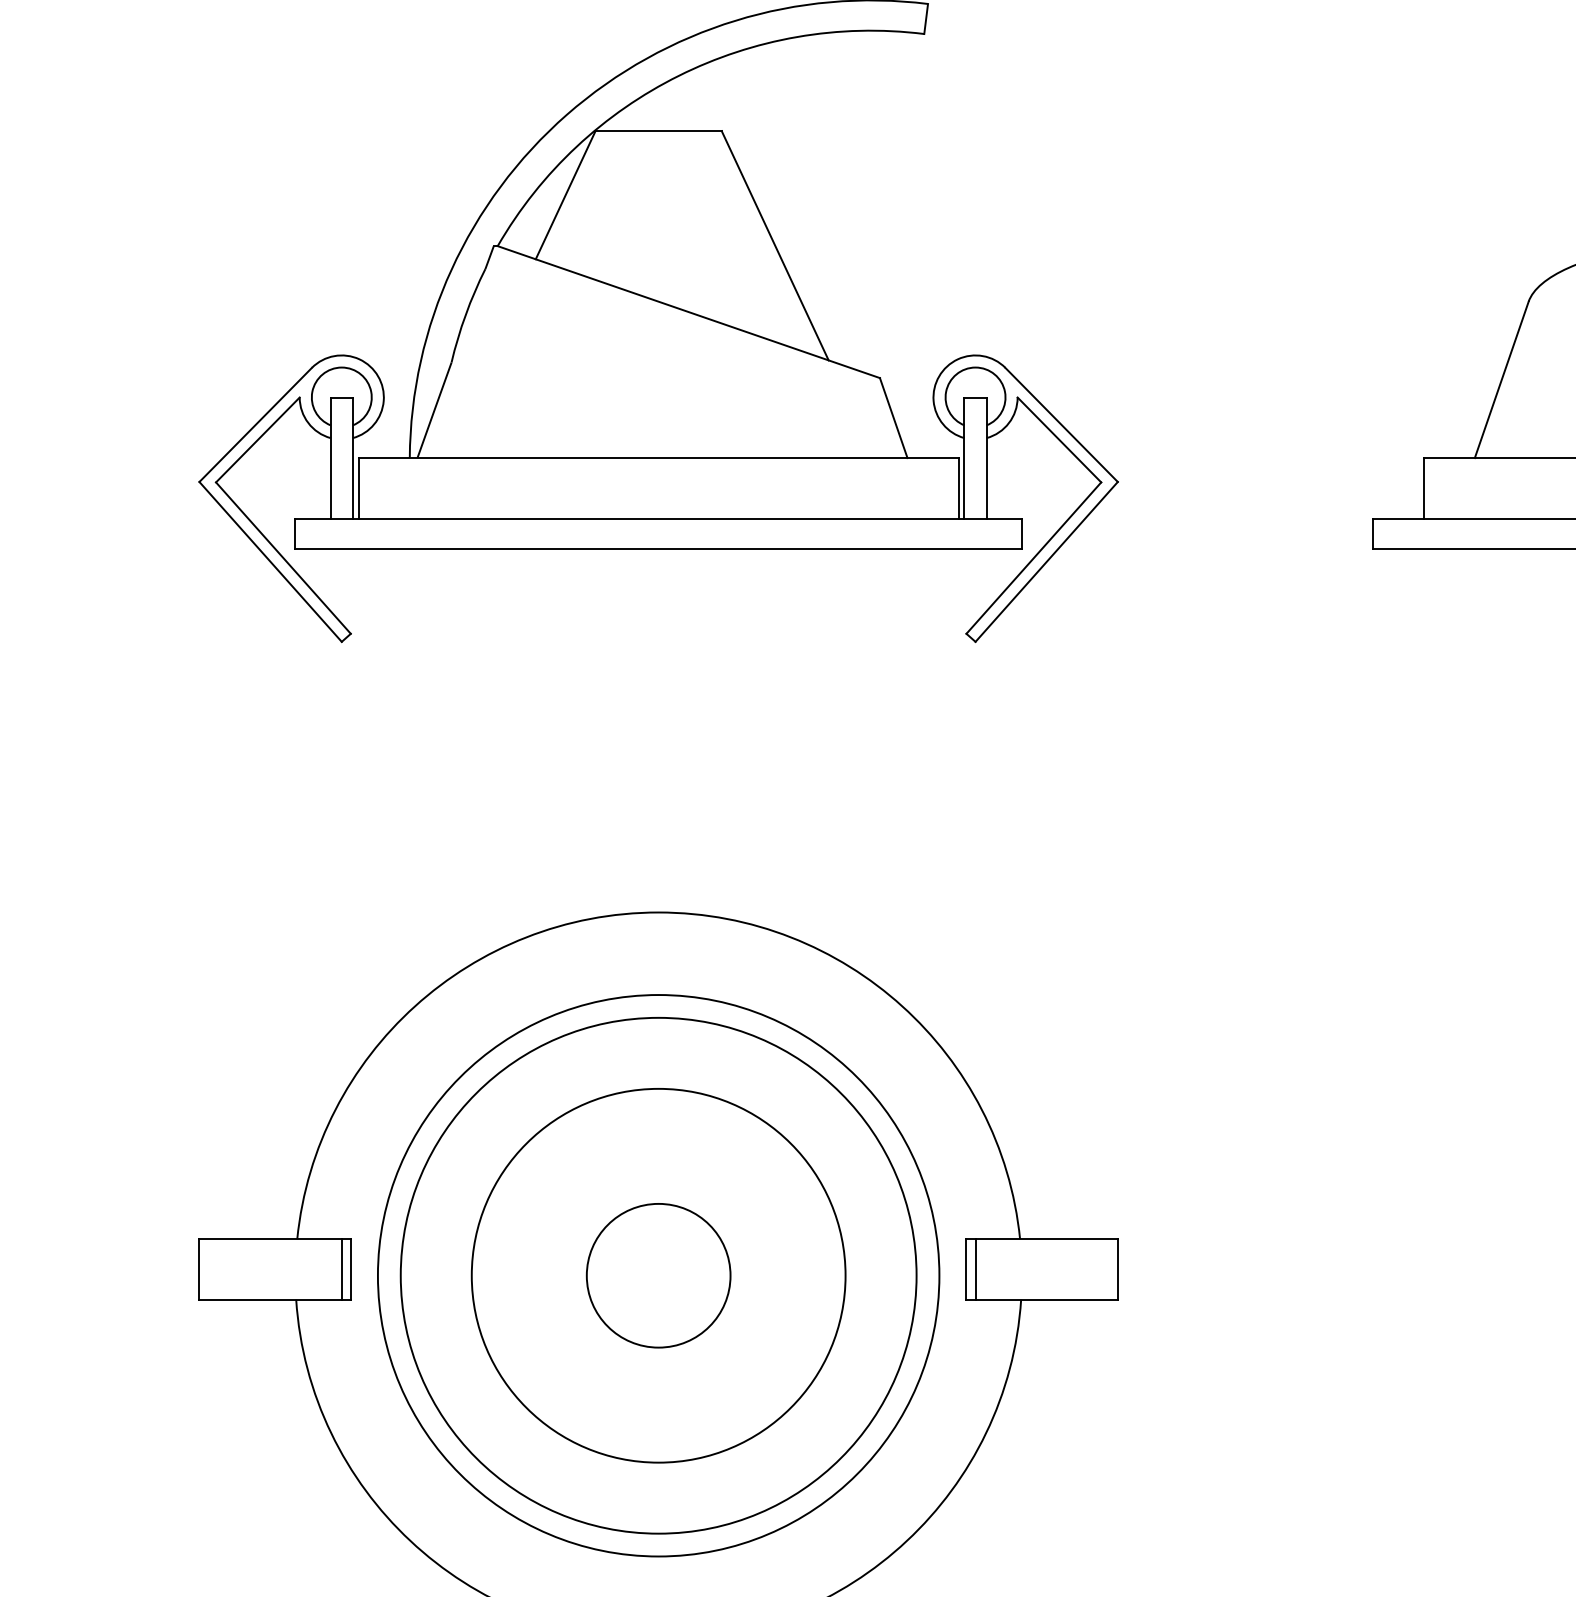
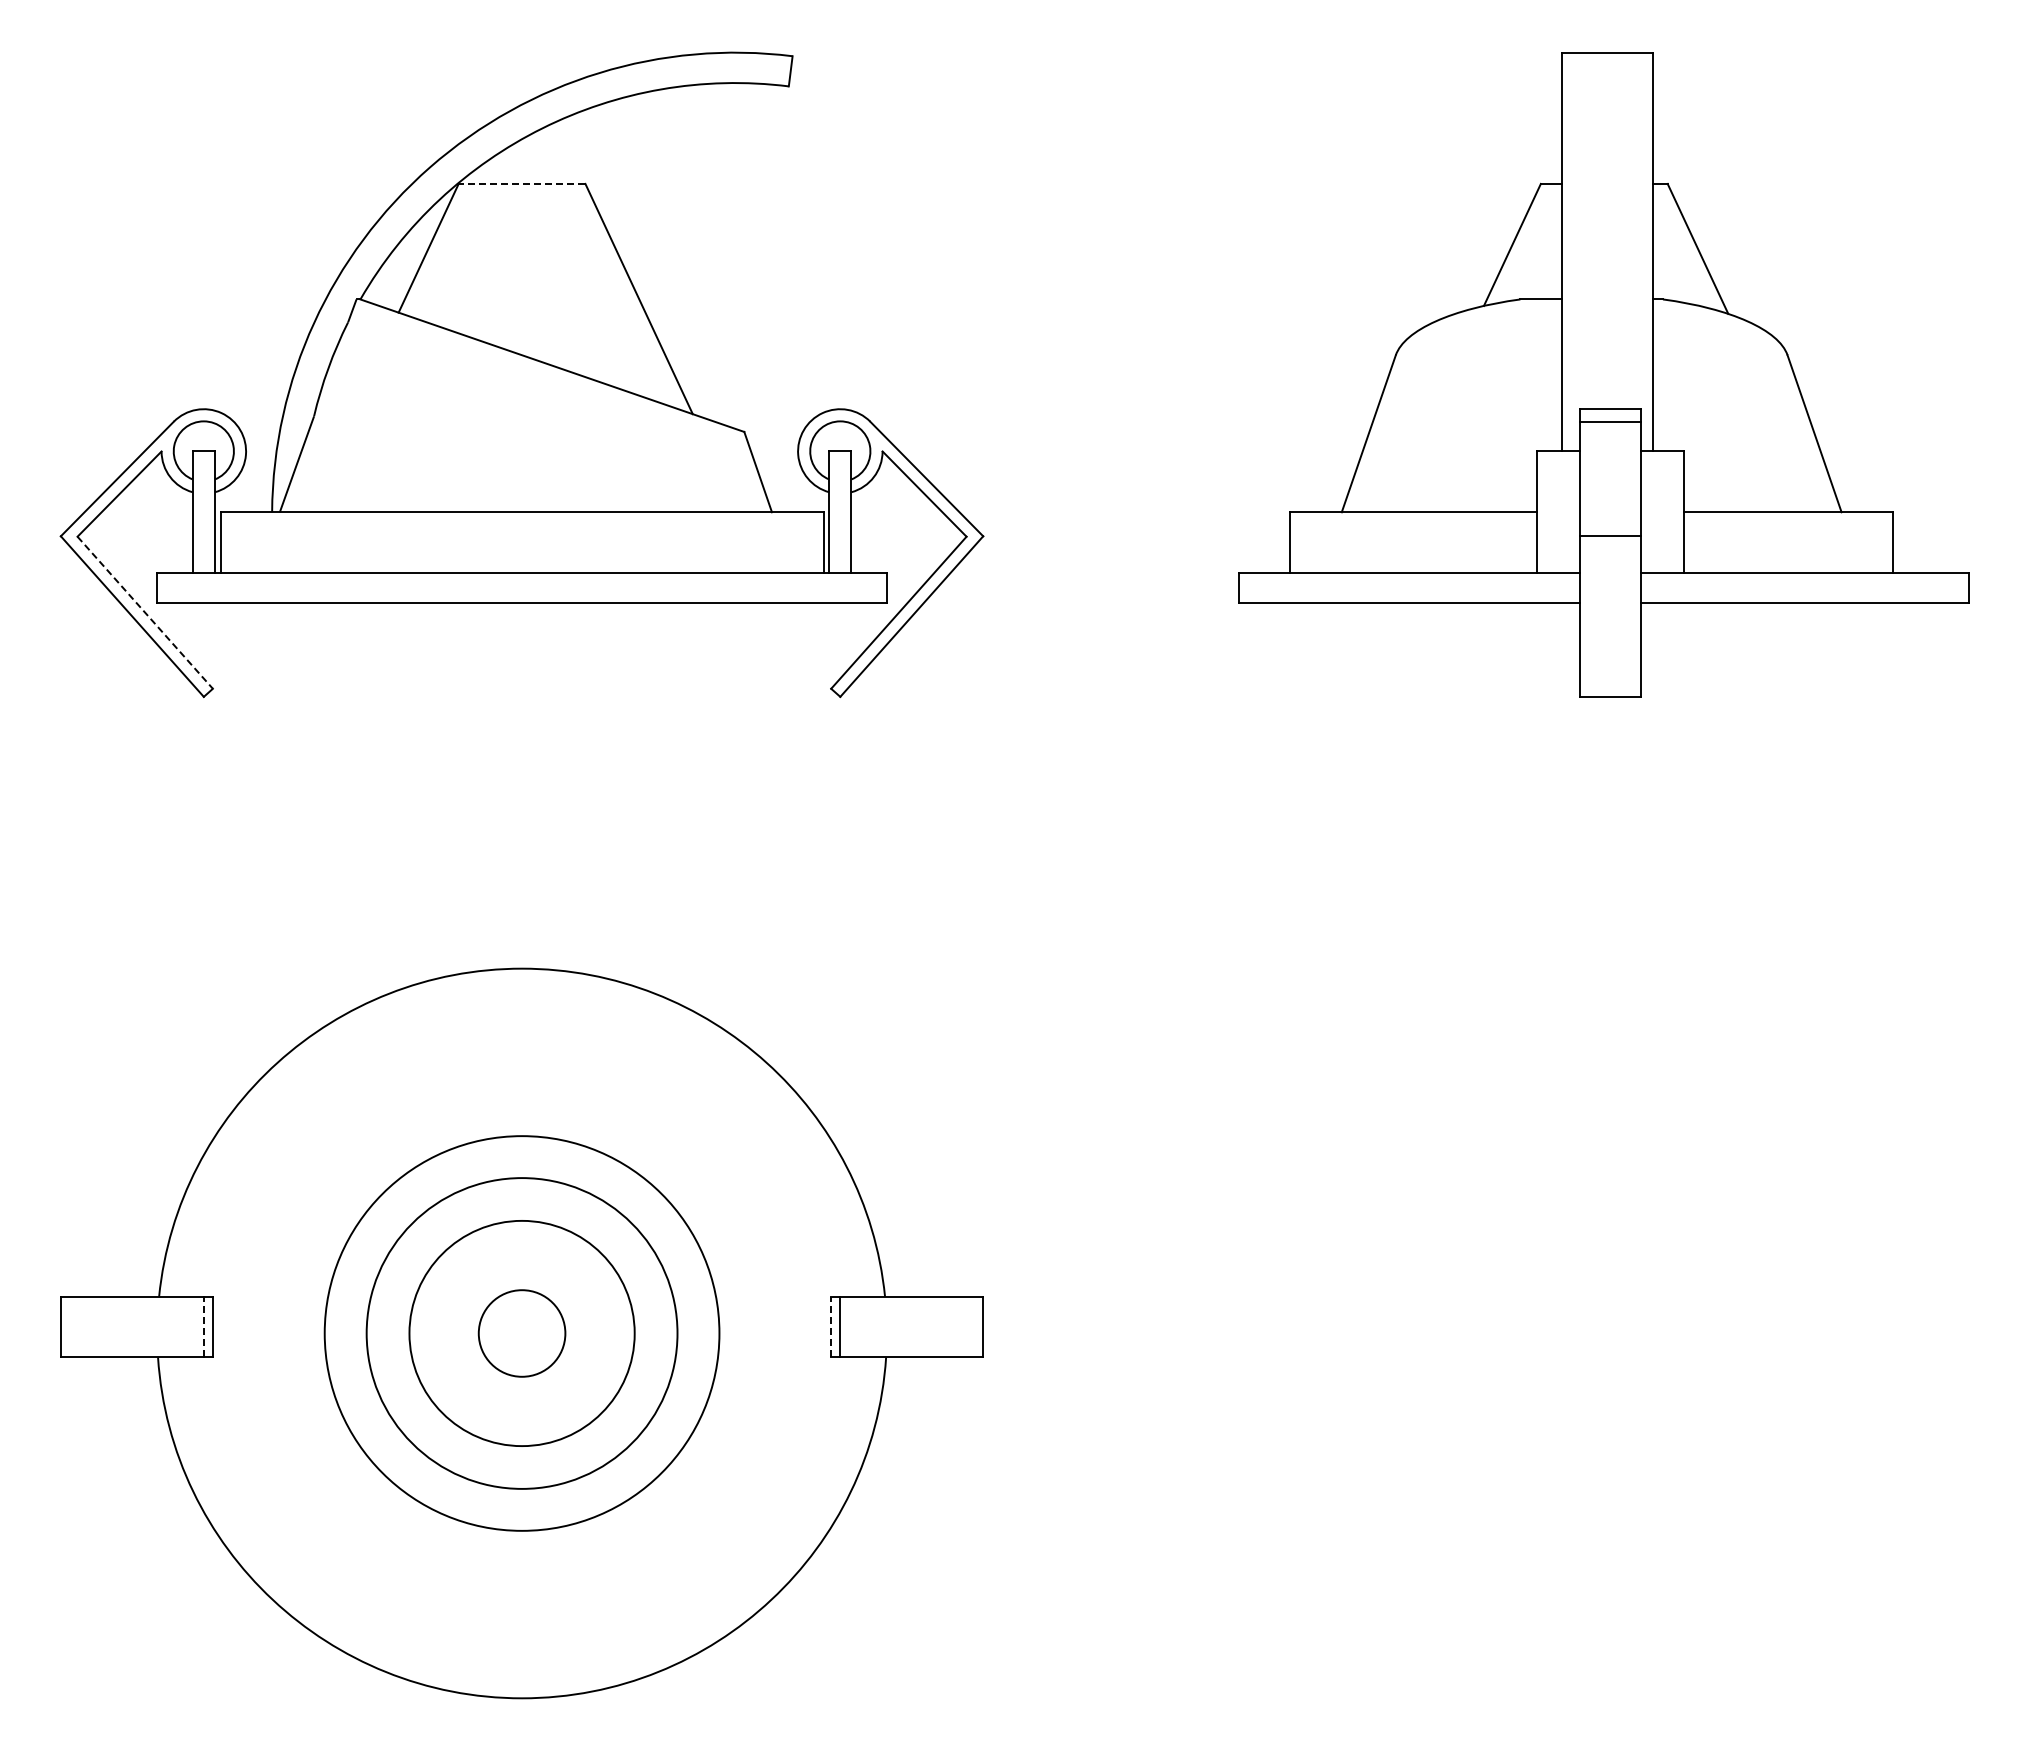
line: (658, 130) -> (521, 183), solid -> dashed
line: (283, 557) -> (145, 612), solid -> dashed
line: (341, 1268) -> (203, 1326), solid -> dashed
line: (966, 1268) -> (831, 1326), solid -> dashed
circle: (658, 1275) -> (521, 1333), size x0.6
circle: (658, 1275) -> (521, 1333), size x0.6
circle: (659, 1275) -> (522, 1333), size x0.6
circle: (659, 1275) -> (522, 1333), size x0.7

